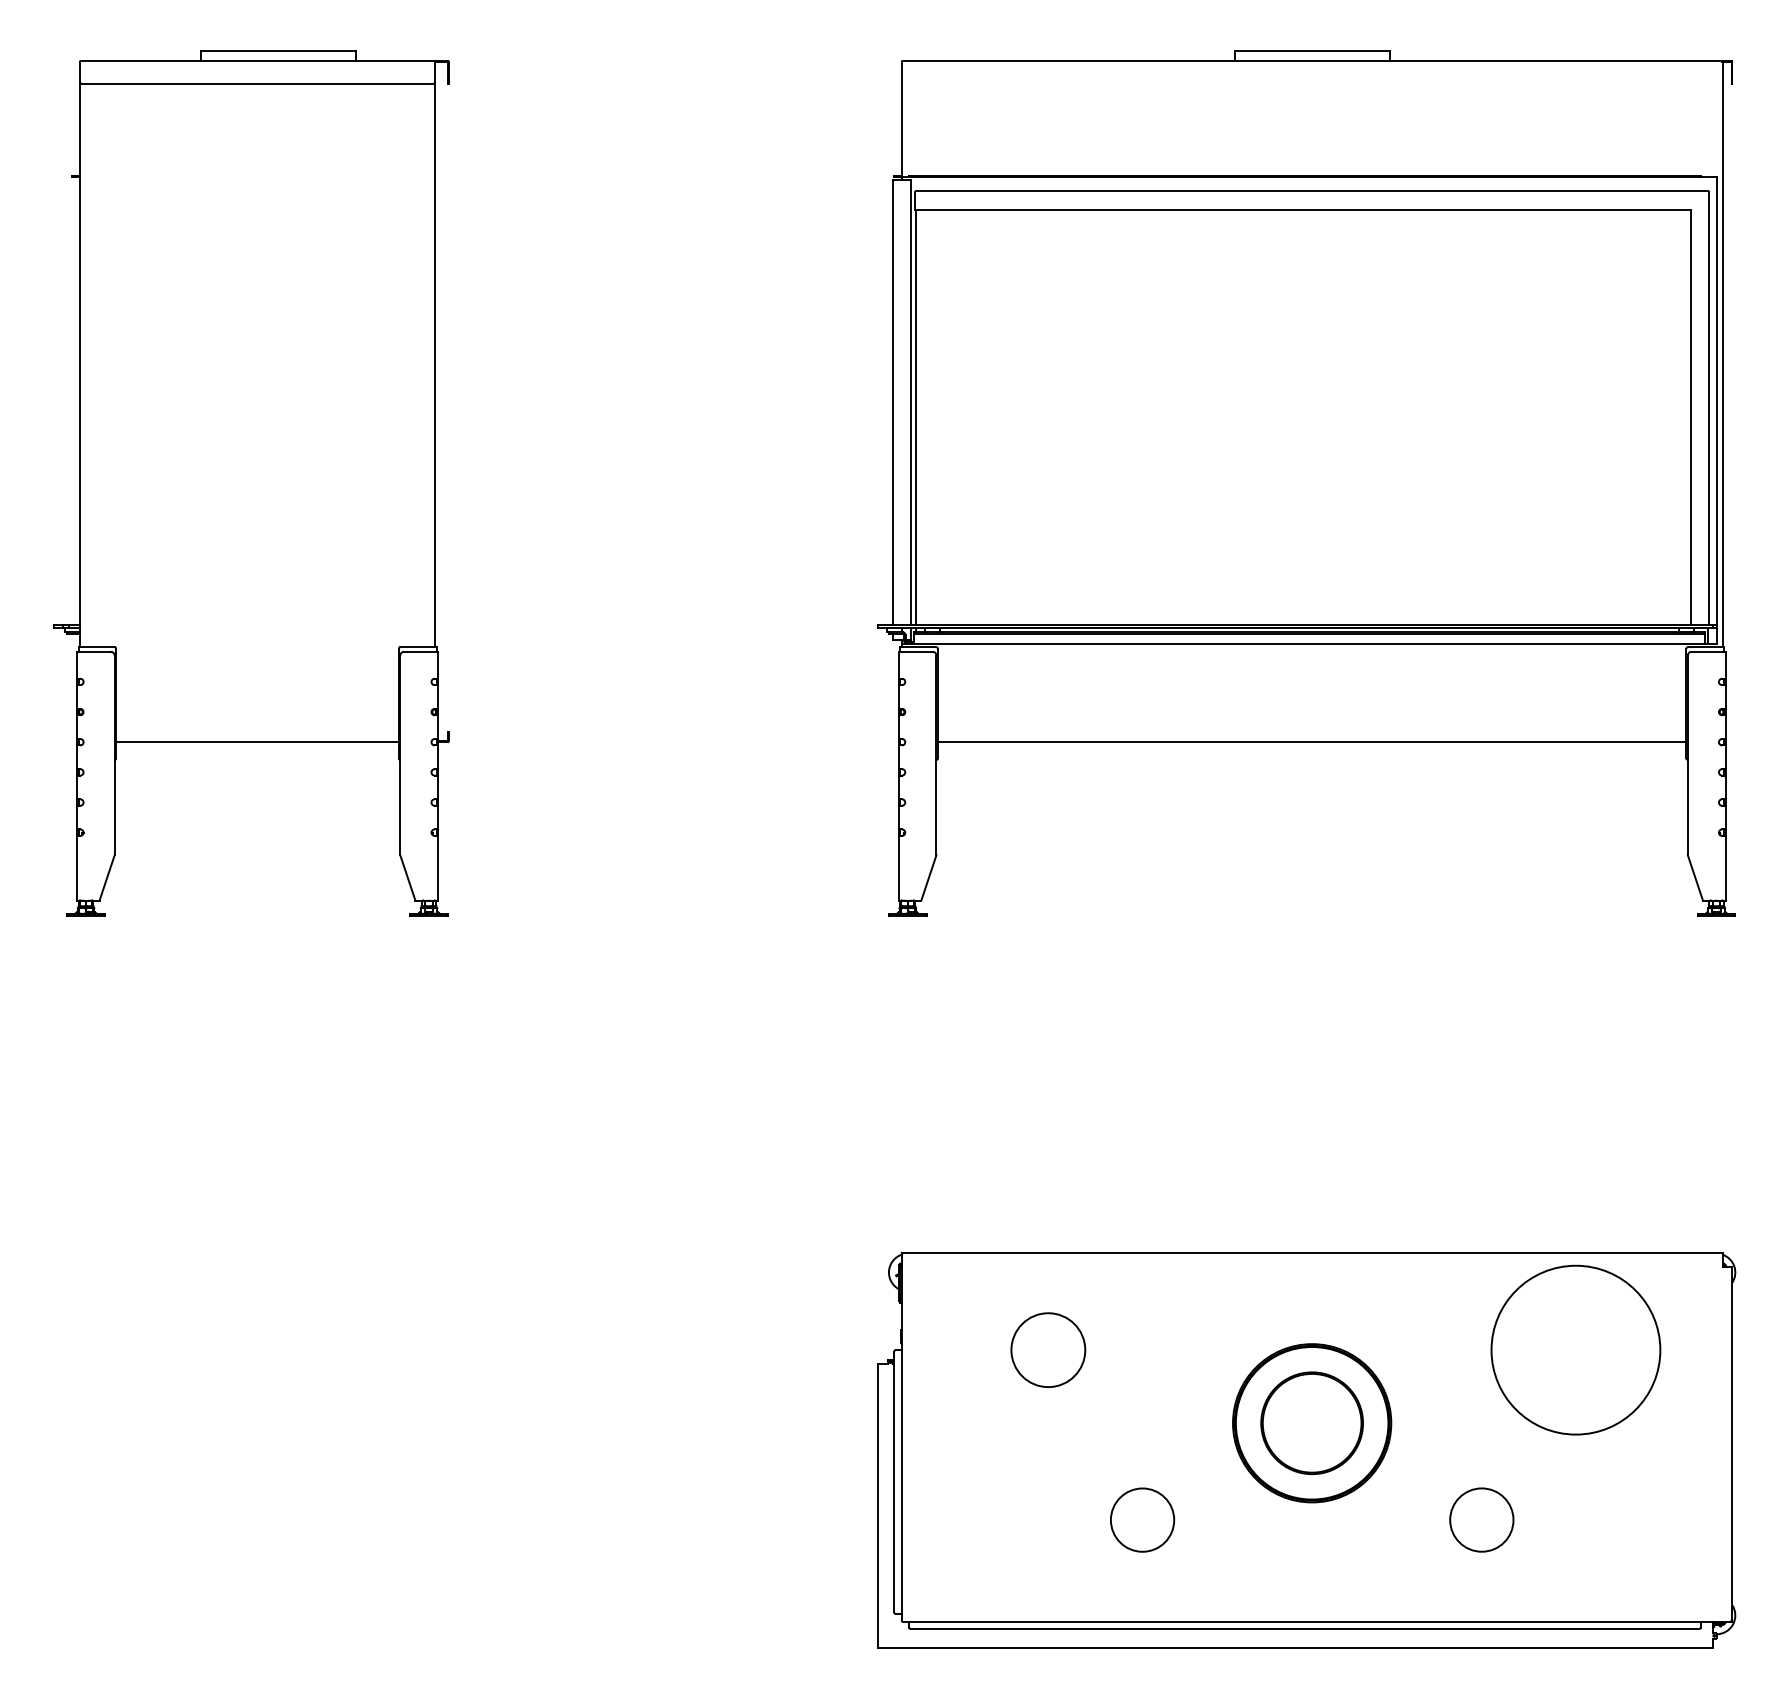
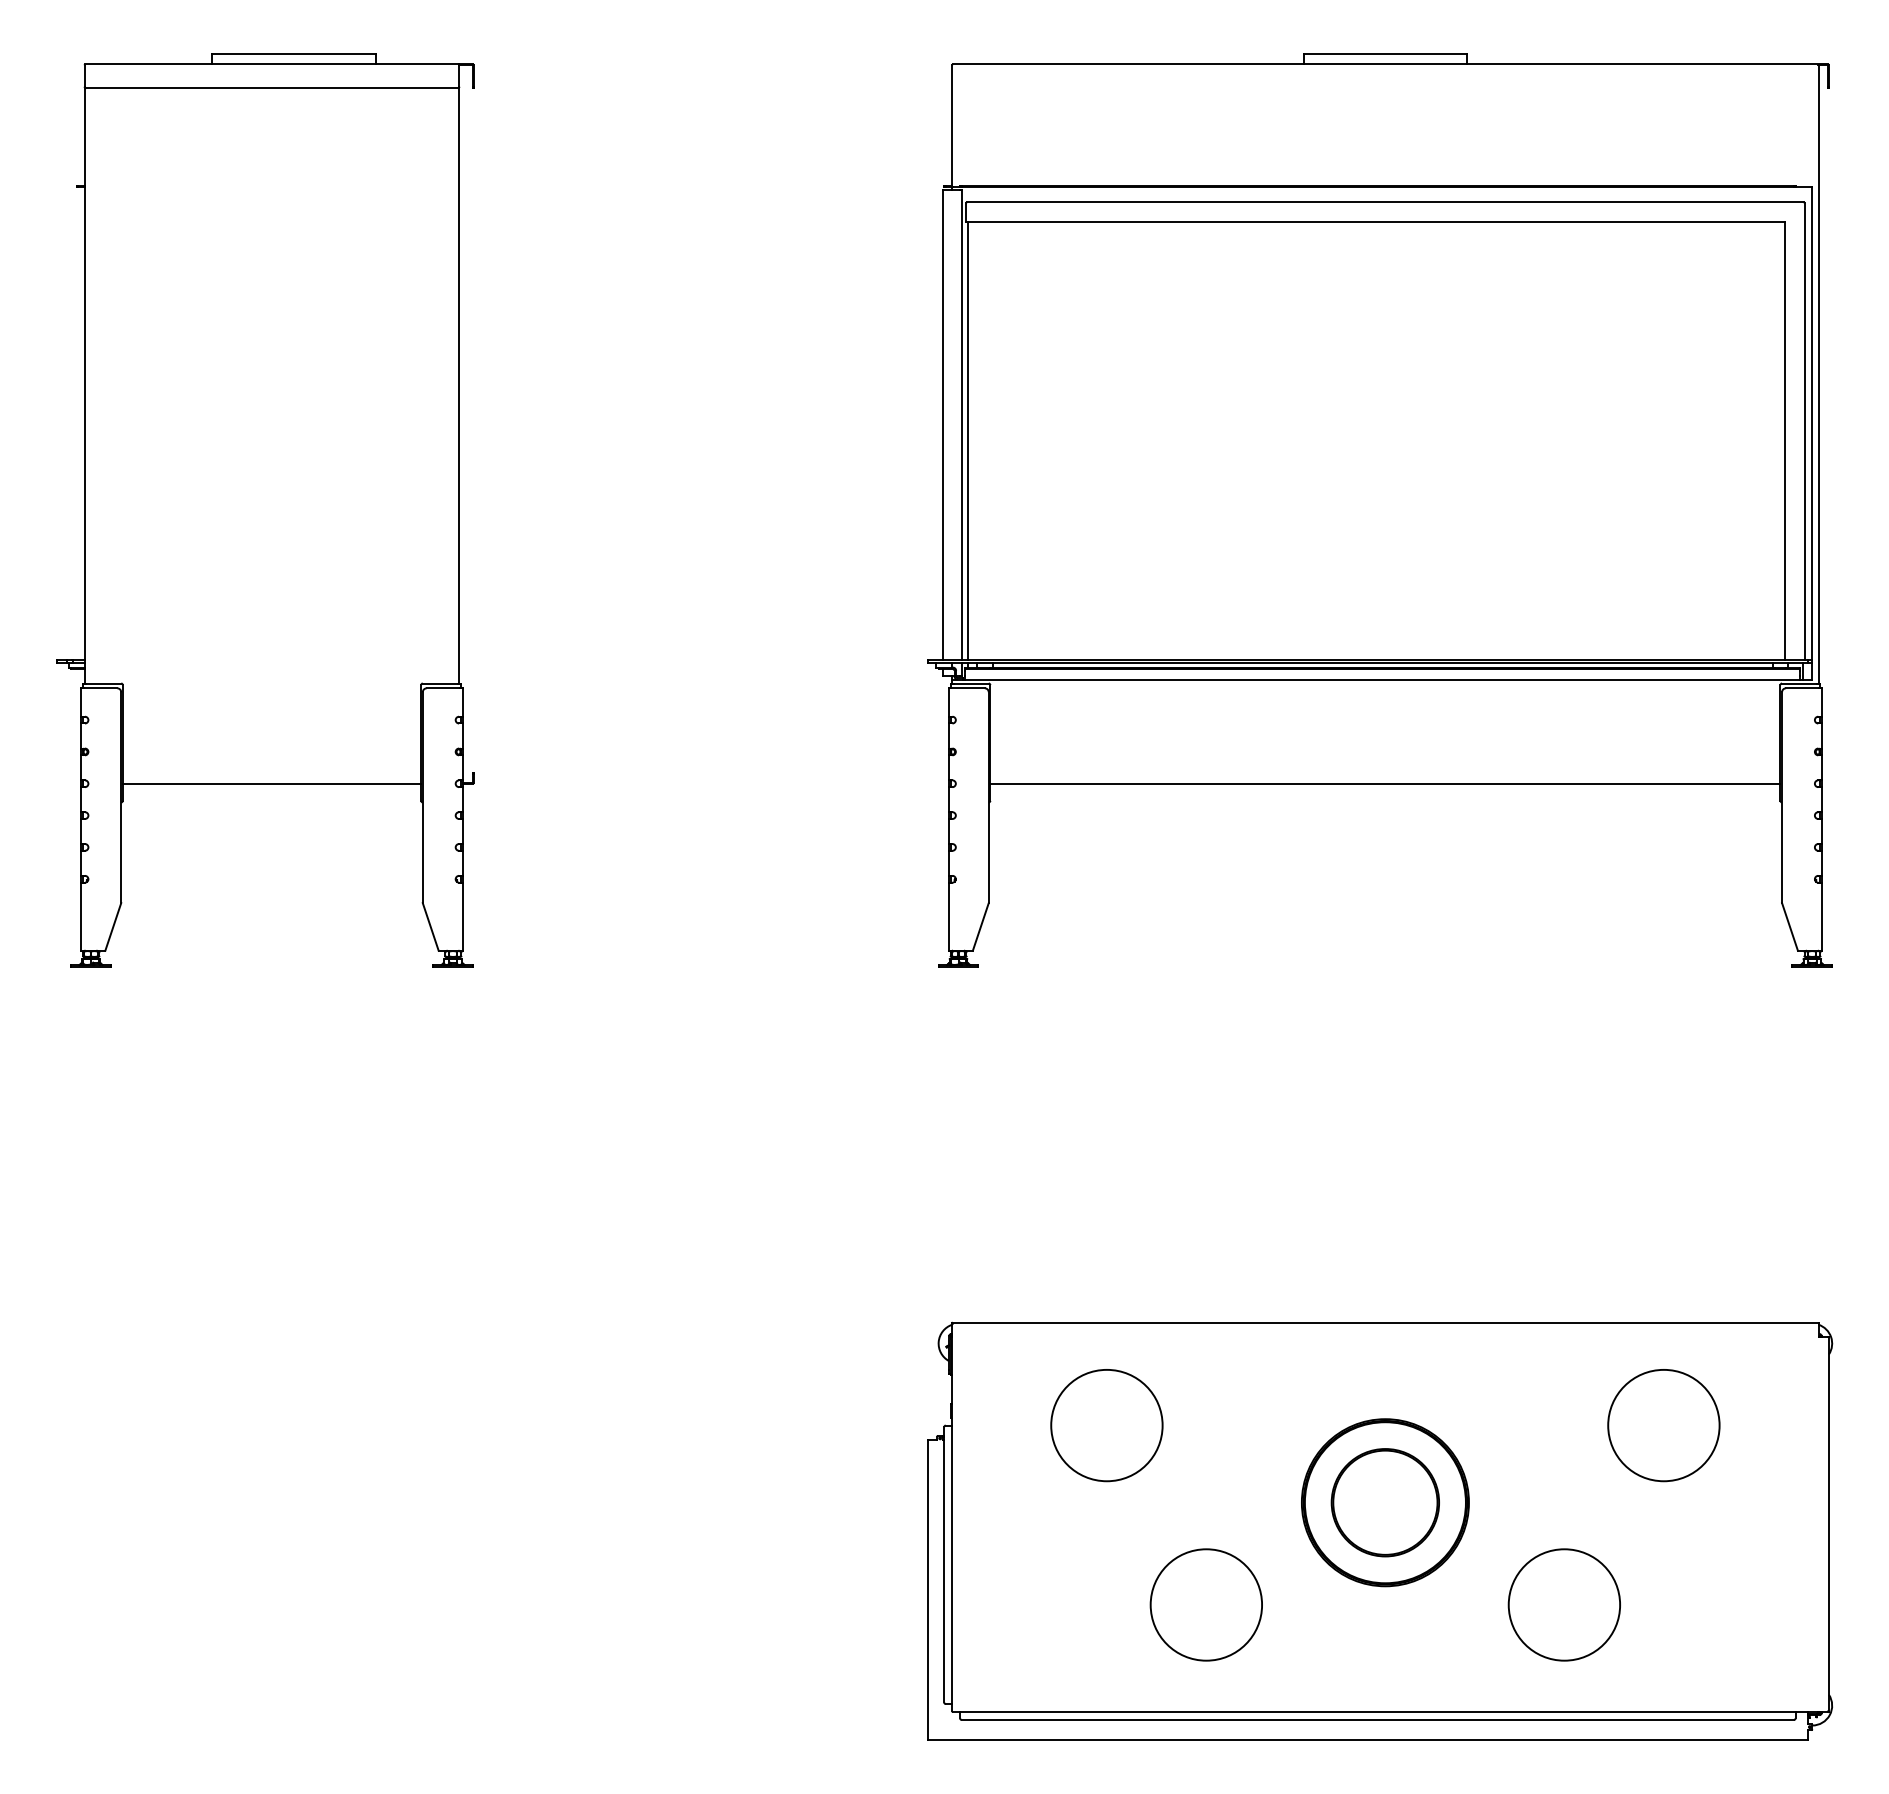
circle: (1048, 1349) -> (1107, 1424), size x1.43
circle: (1575, 1349) -> (1663, 1424), size x0.62
circle: (1142, 1519) -> (1206, 1604), size x1.67
circle: (1481, 1519) -> (1564, 1604), size x1.67

